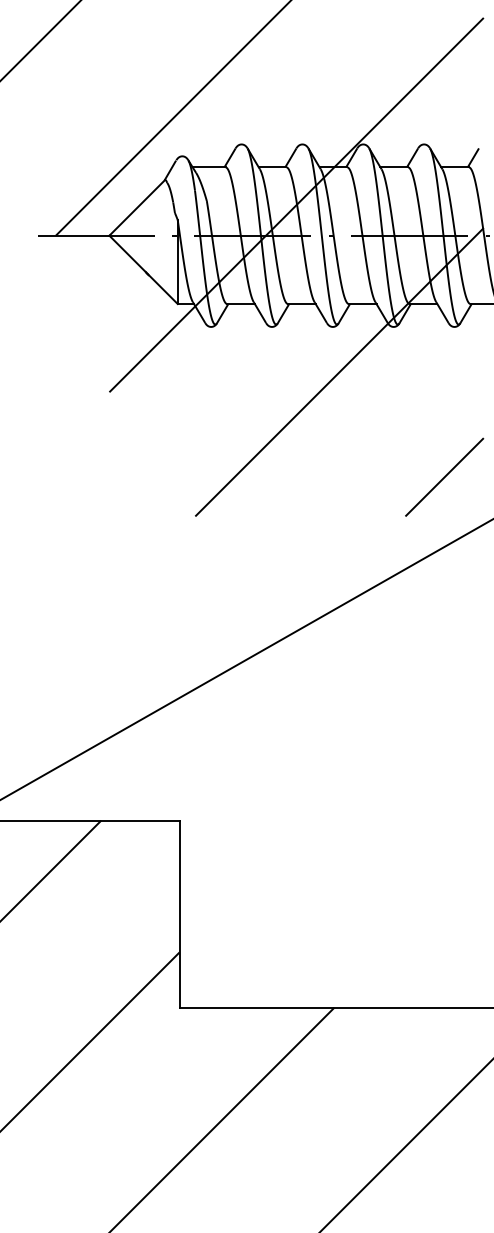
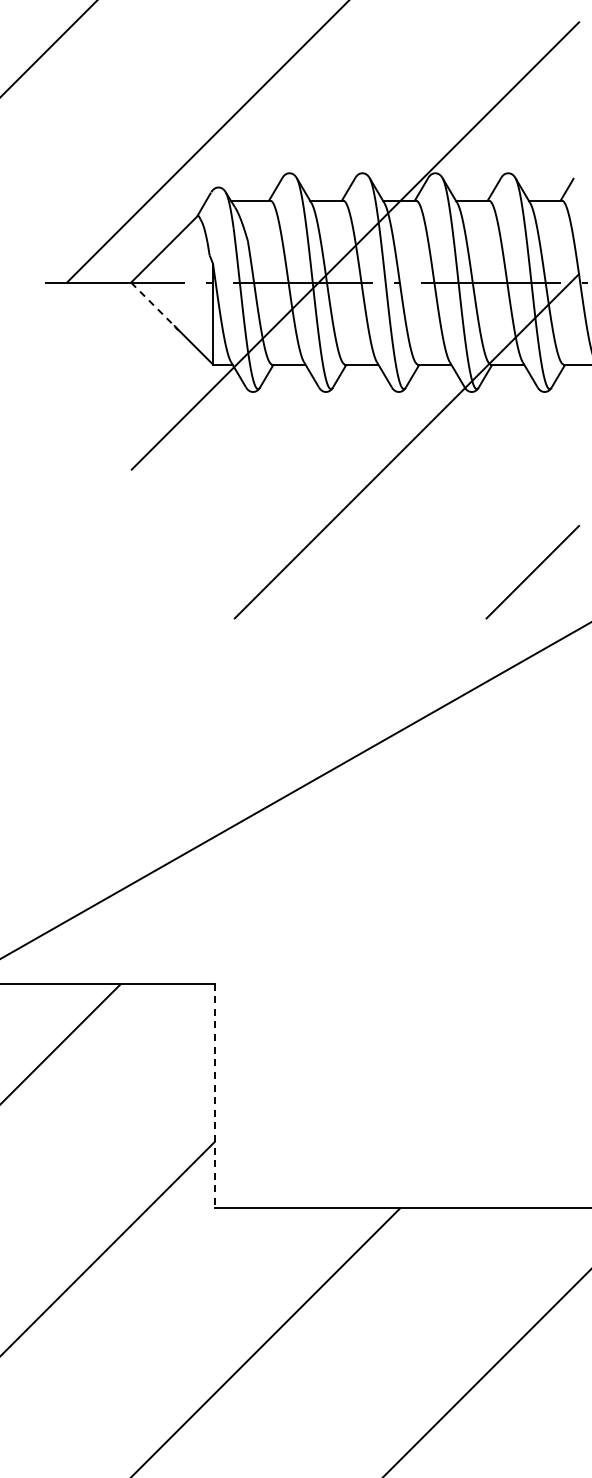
line: (128, 253) -> (153, 304), solid -> dashed
line: (179, 914) -> (215, 1096), solid -> dashed

